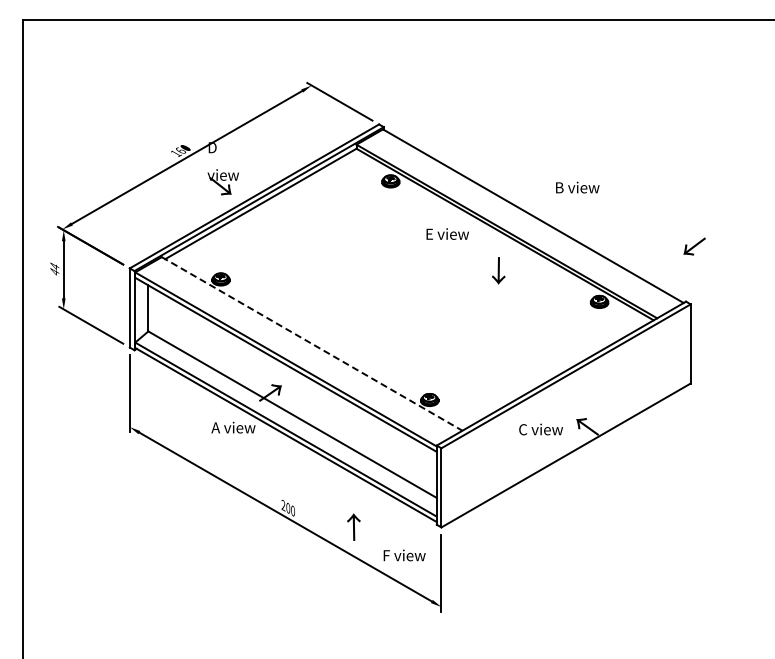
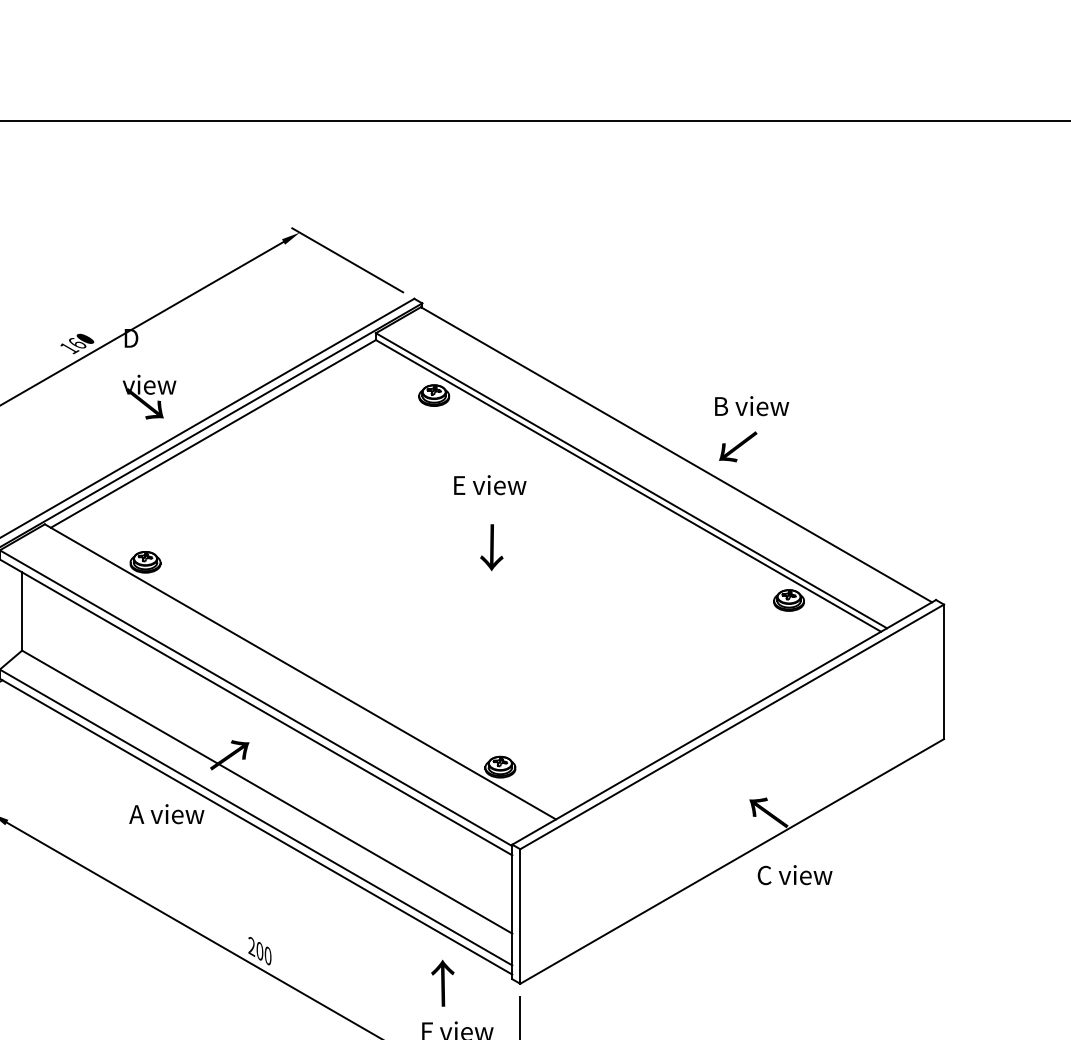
text: (447, 233) -> (489, 484), moved
text: (694, 246) -> (737, 446), moved
text: (498, 270) -> (491, 547), moved
line: (312, 343) -> (301, 671), dashed -> solid
text: (540, 429) -> (794, 875), moved
text: (353, 526) -> (442, 982), moved

